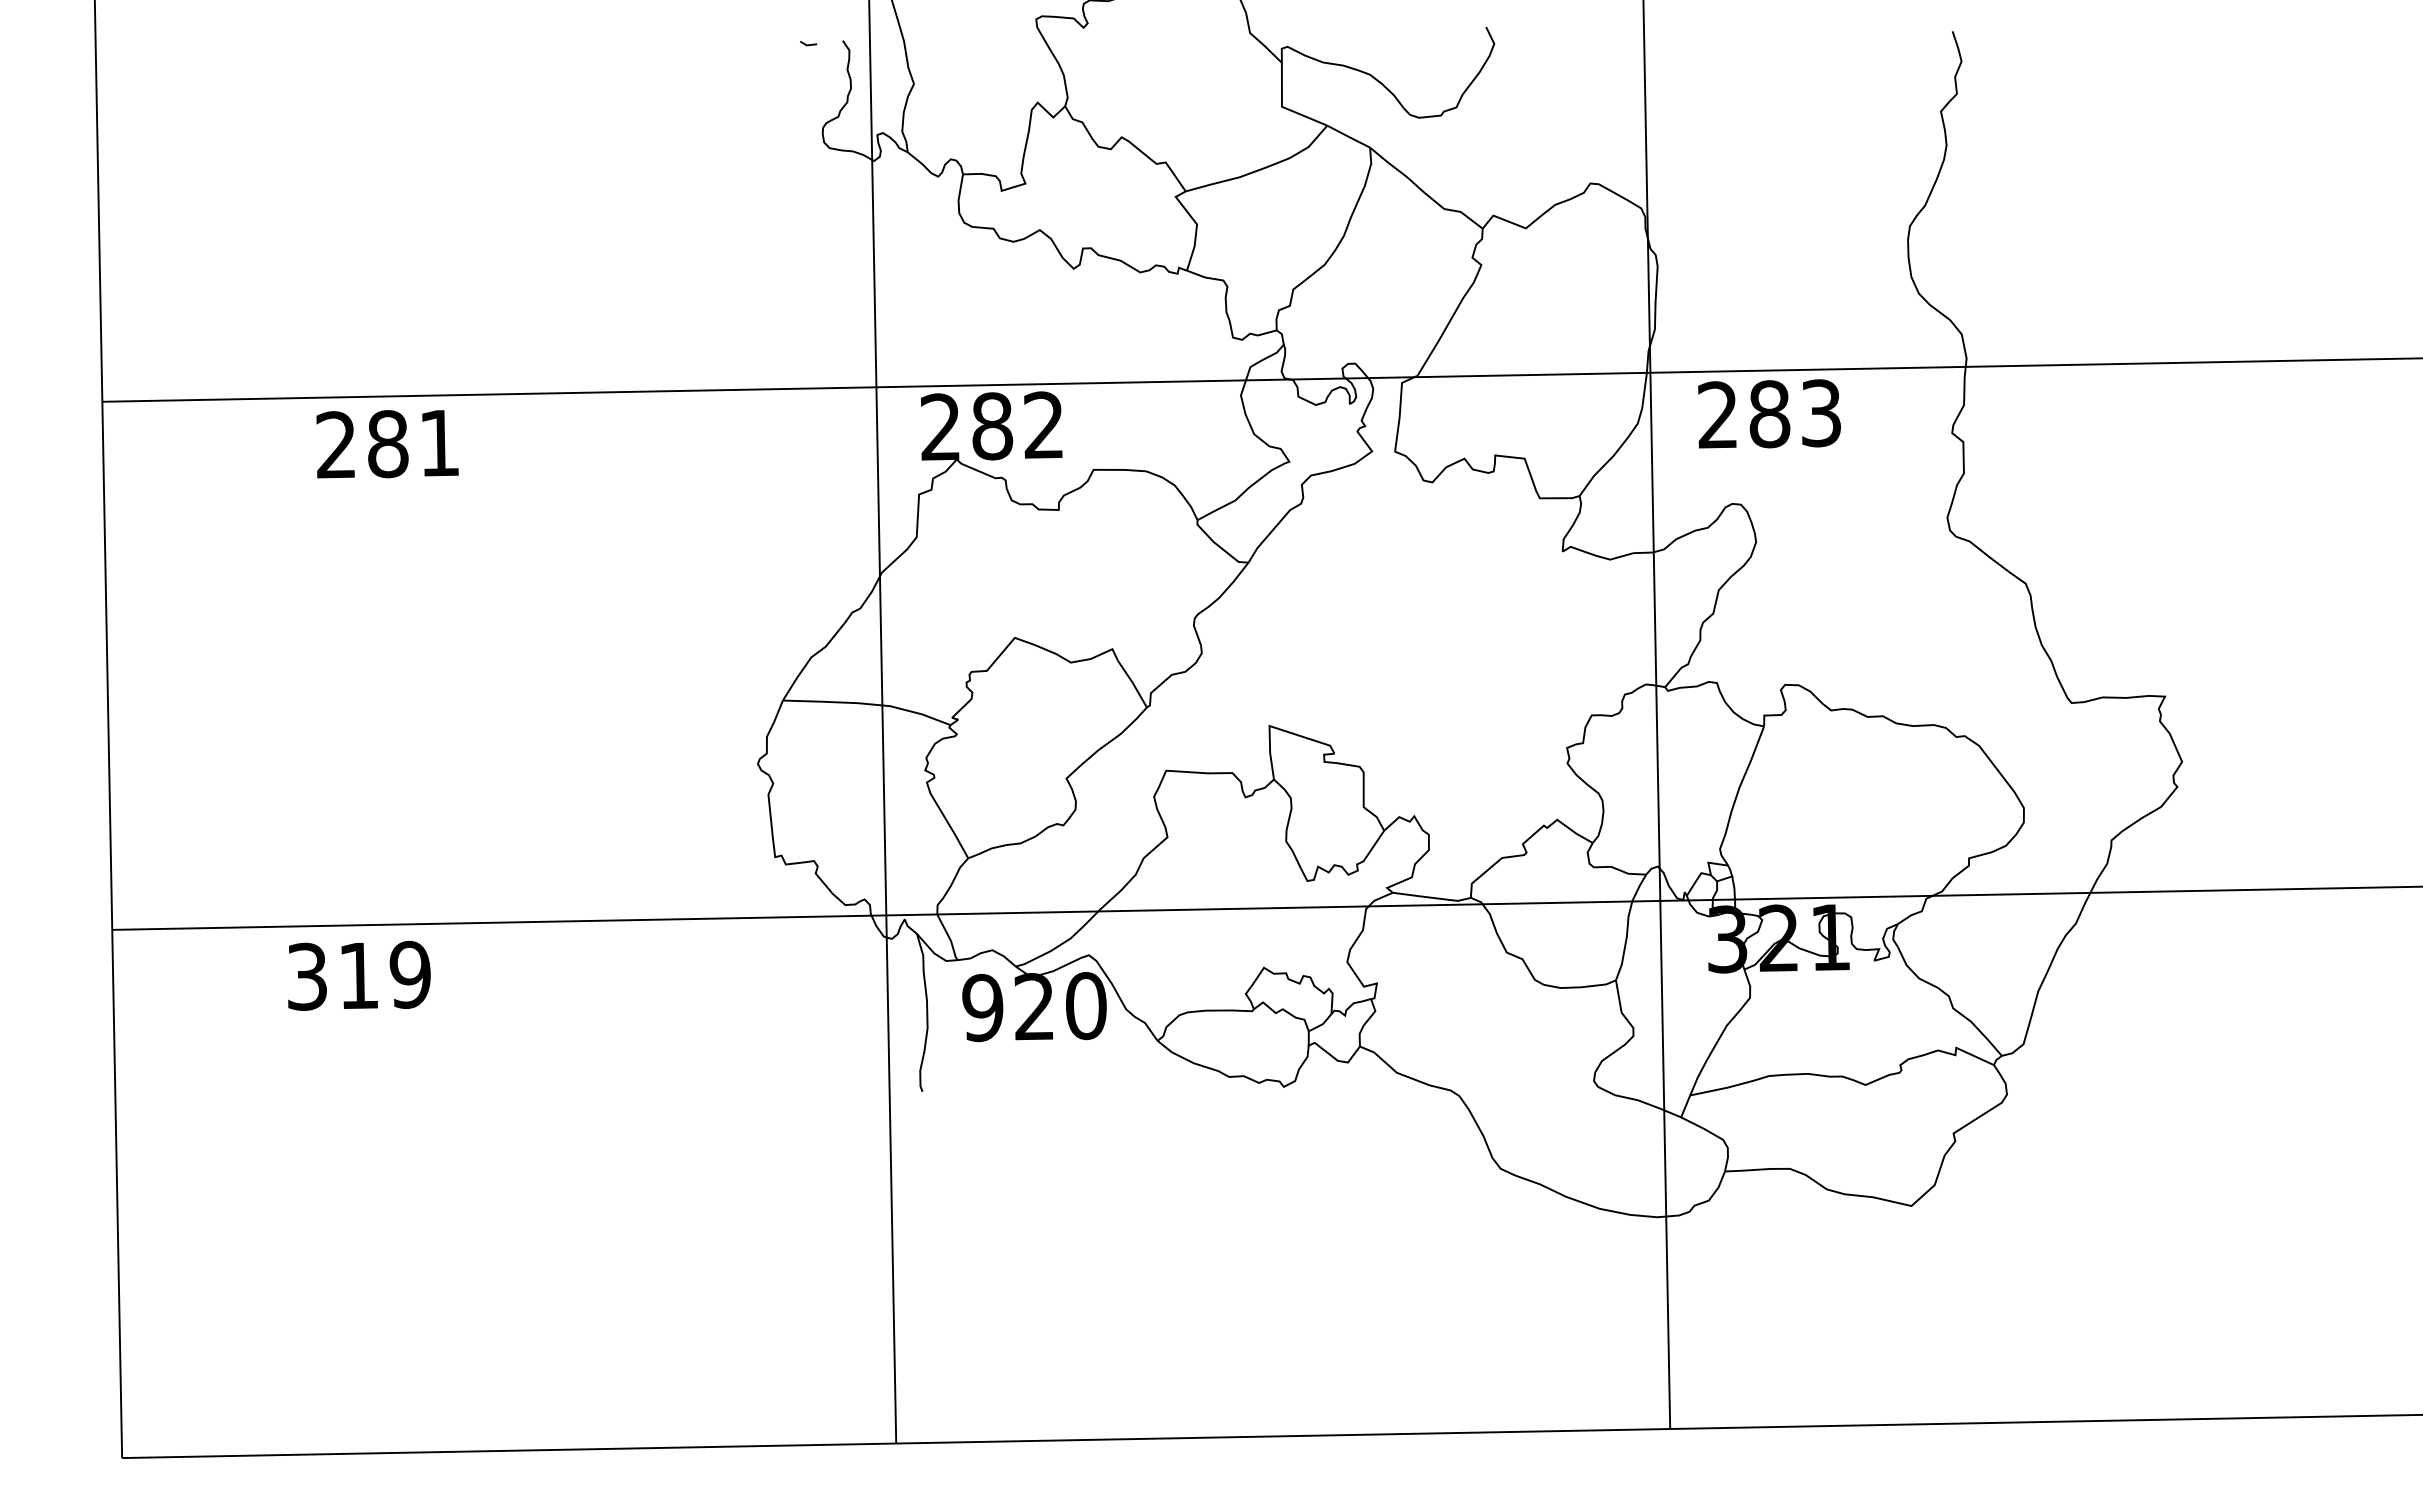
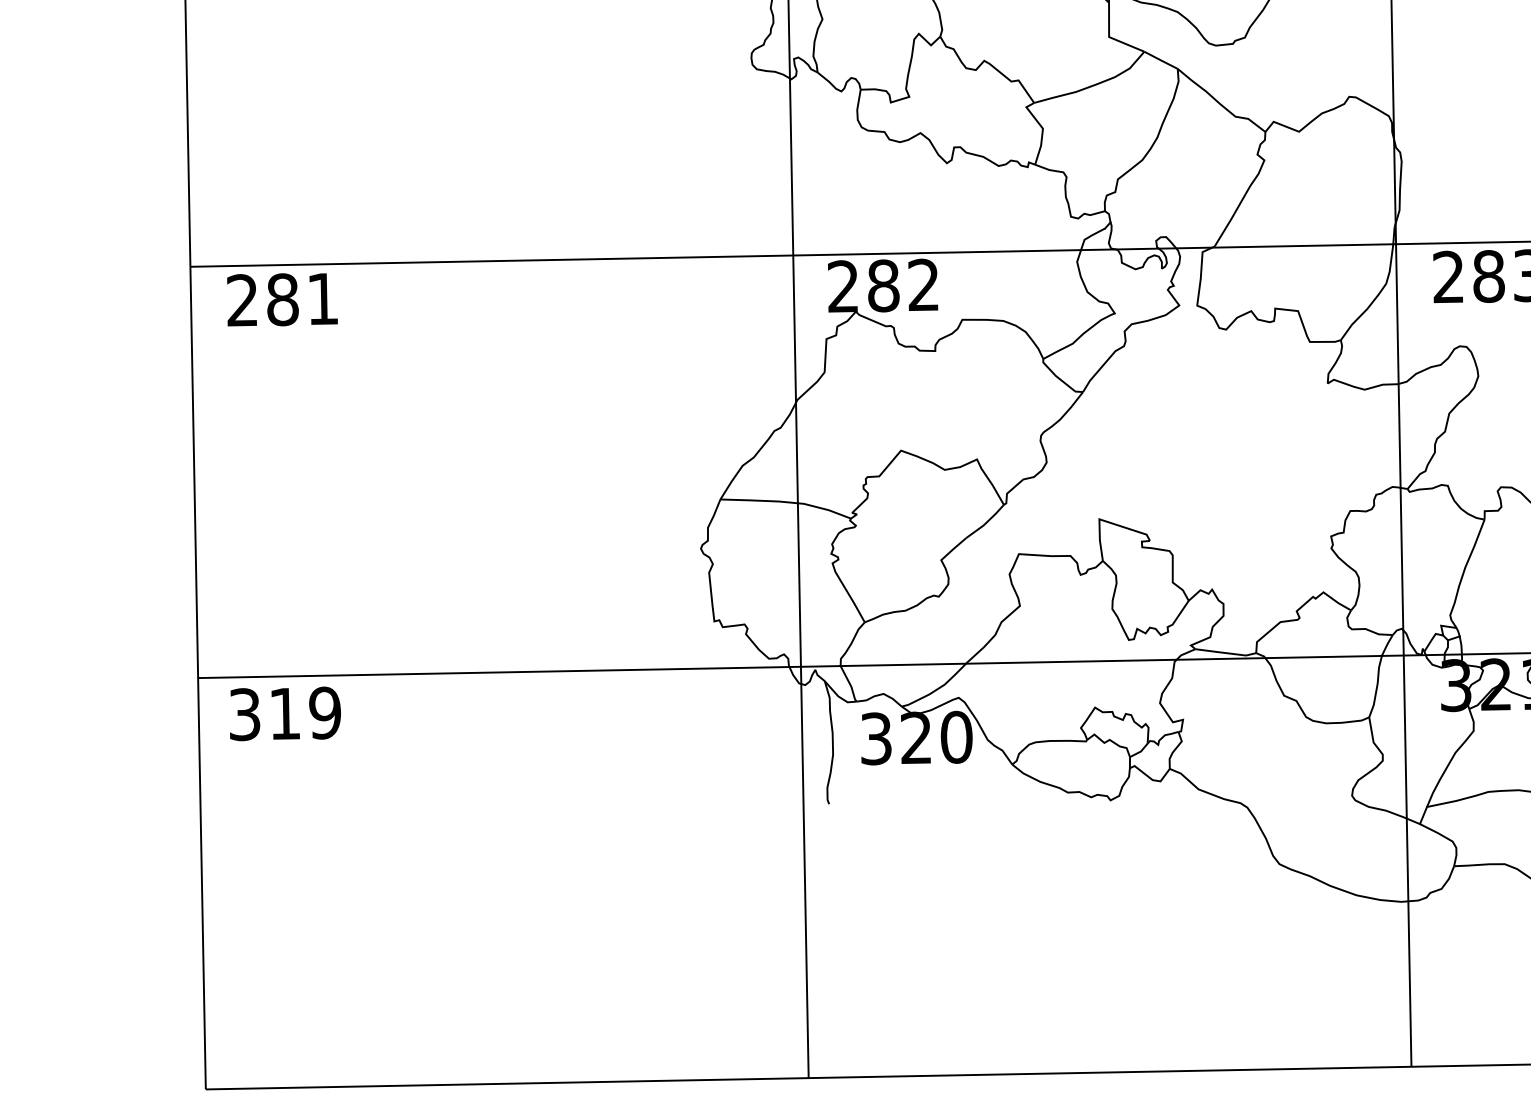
text: (387, 444) -> (282, 300), moved
text: (359, 975) -> (285, 713), moved
text: (982, 1007) -> (875, 738), 920 -> 320

